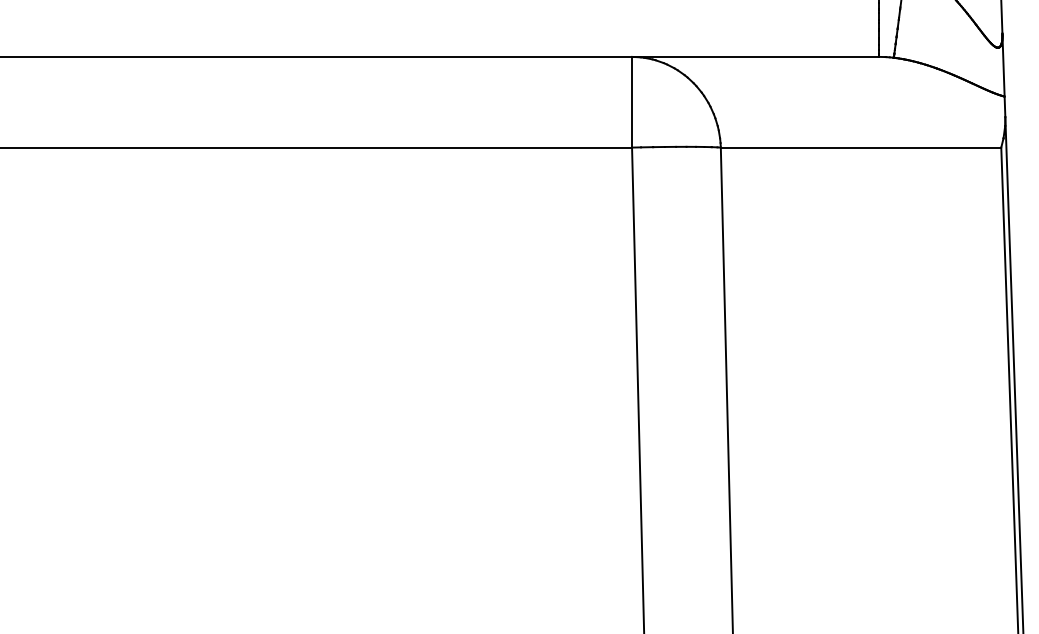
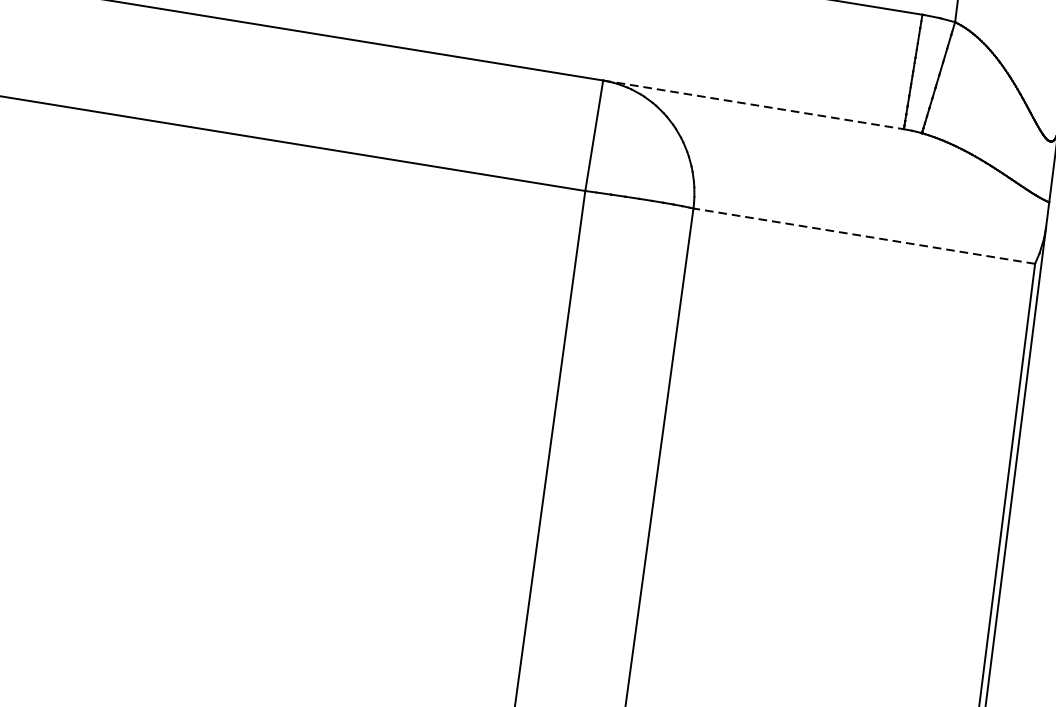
line: (755, 56) -> (753, 104), solid -> dashed
line: (860, 147) -> (863, 235), solid -> dashed

